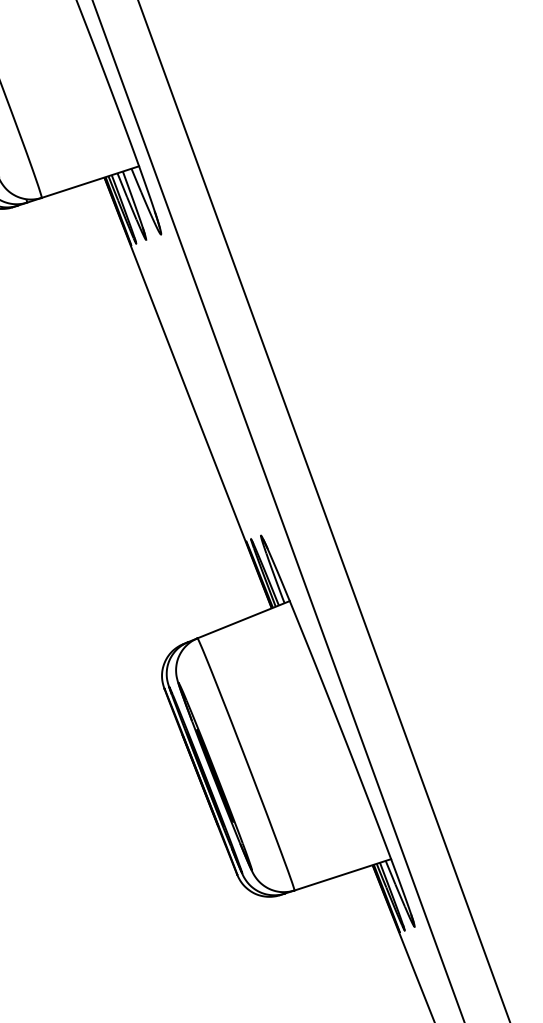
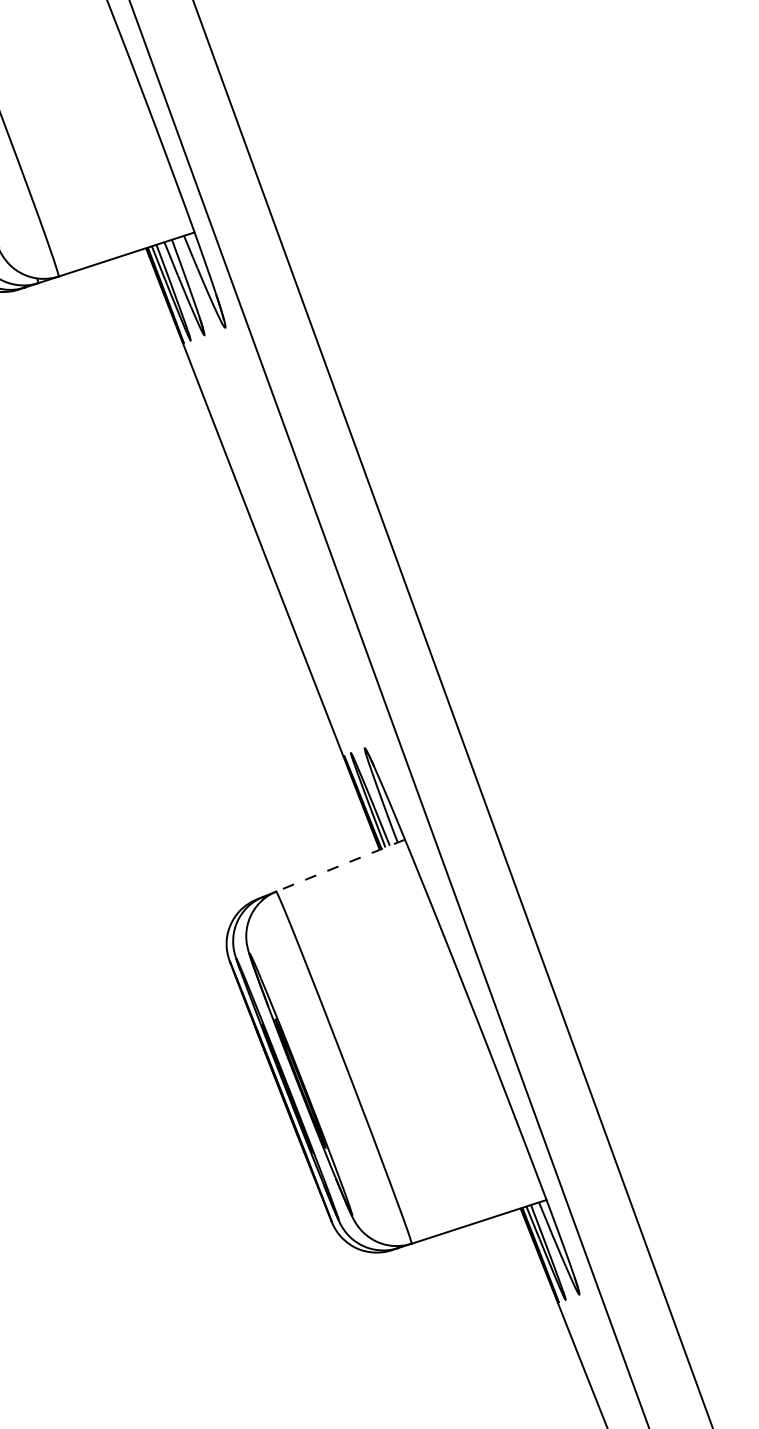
line: (243, 619) -> (340, 865), solid -> dashed

